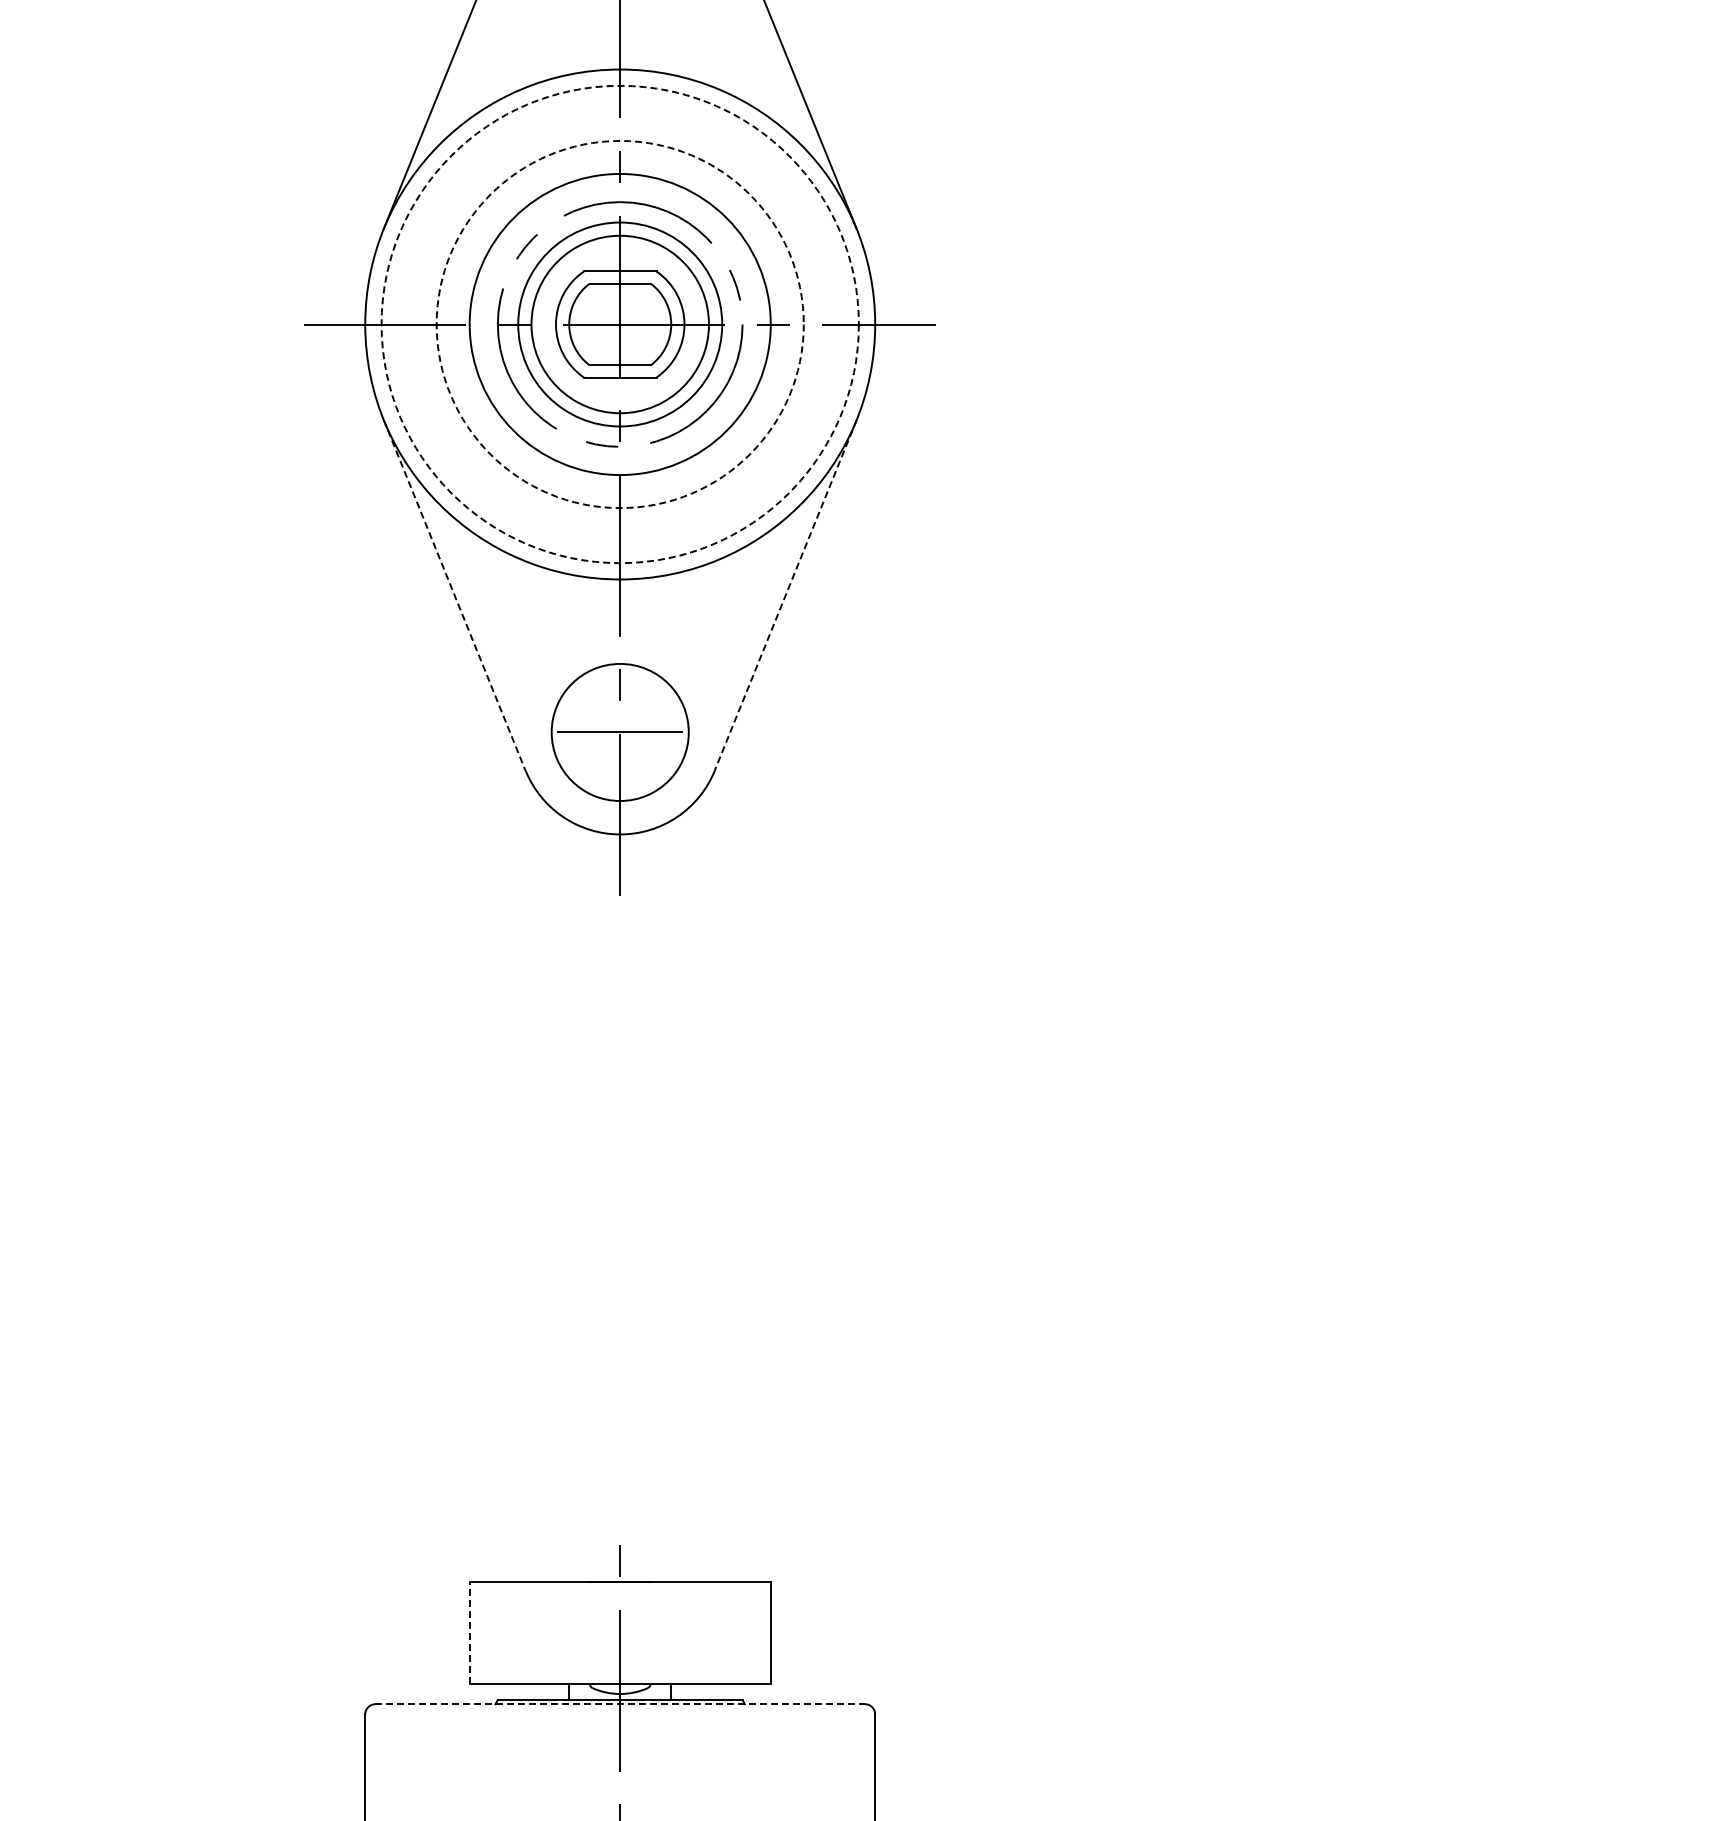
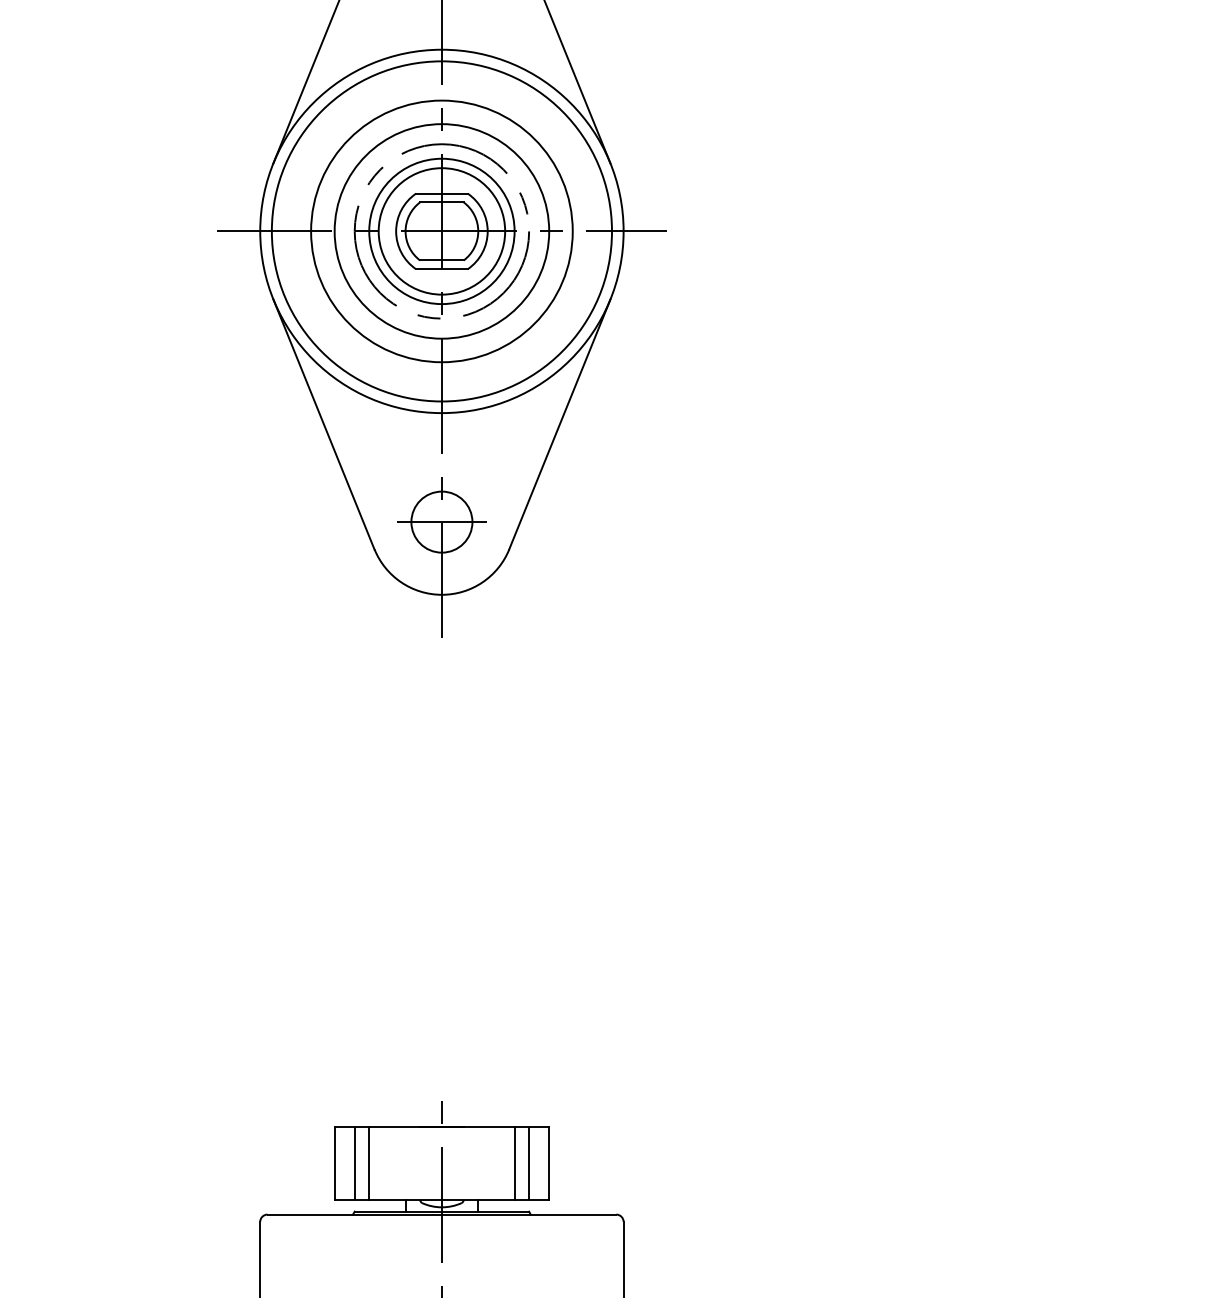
circle: (619, 324) -> (441, 231), dashed -> solid
circle: (619, 324) -> (441, 231), dashed -> solid
line: (454, 595) -> (323, 424), dashed -> solid
line: (785, 595) -> (559, 424), dashed -> solid
circle: (620, 732) -> (442, 522), size x0.62
line: (469, 1632) -> (334, 1163), dashed -> solid
line: (497, 1632) -> (354, 1163), added
line: (518, 1632) -> (369, 1163), added
line: (722, 1632) -> (514, 1163), added
line: (742, 1632) -> (529, 1163), added
line: (620, 1704) -> (442, 1214), dashed -> solid

